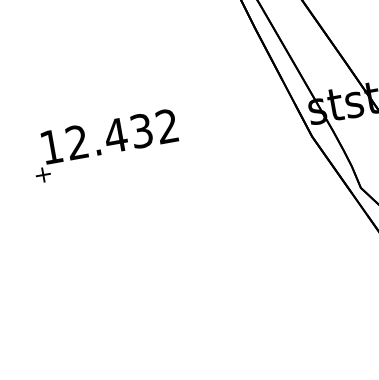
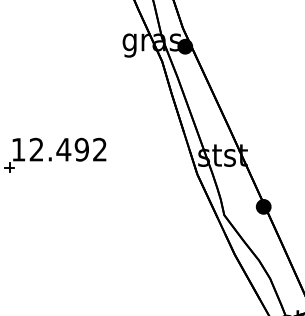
text: (140, 130) -> (81, 149), 12.432 -> 12.492

